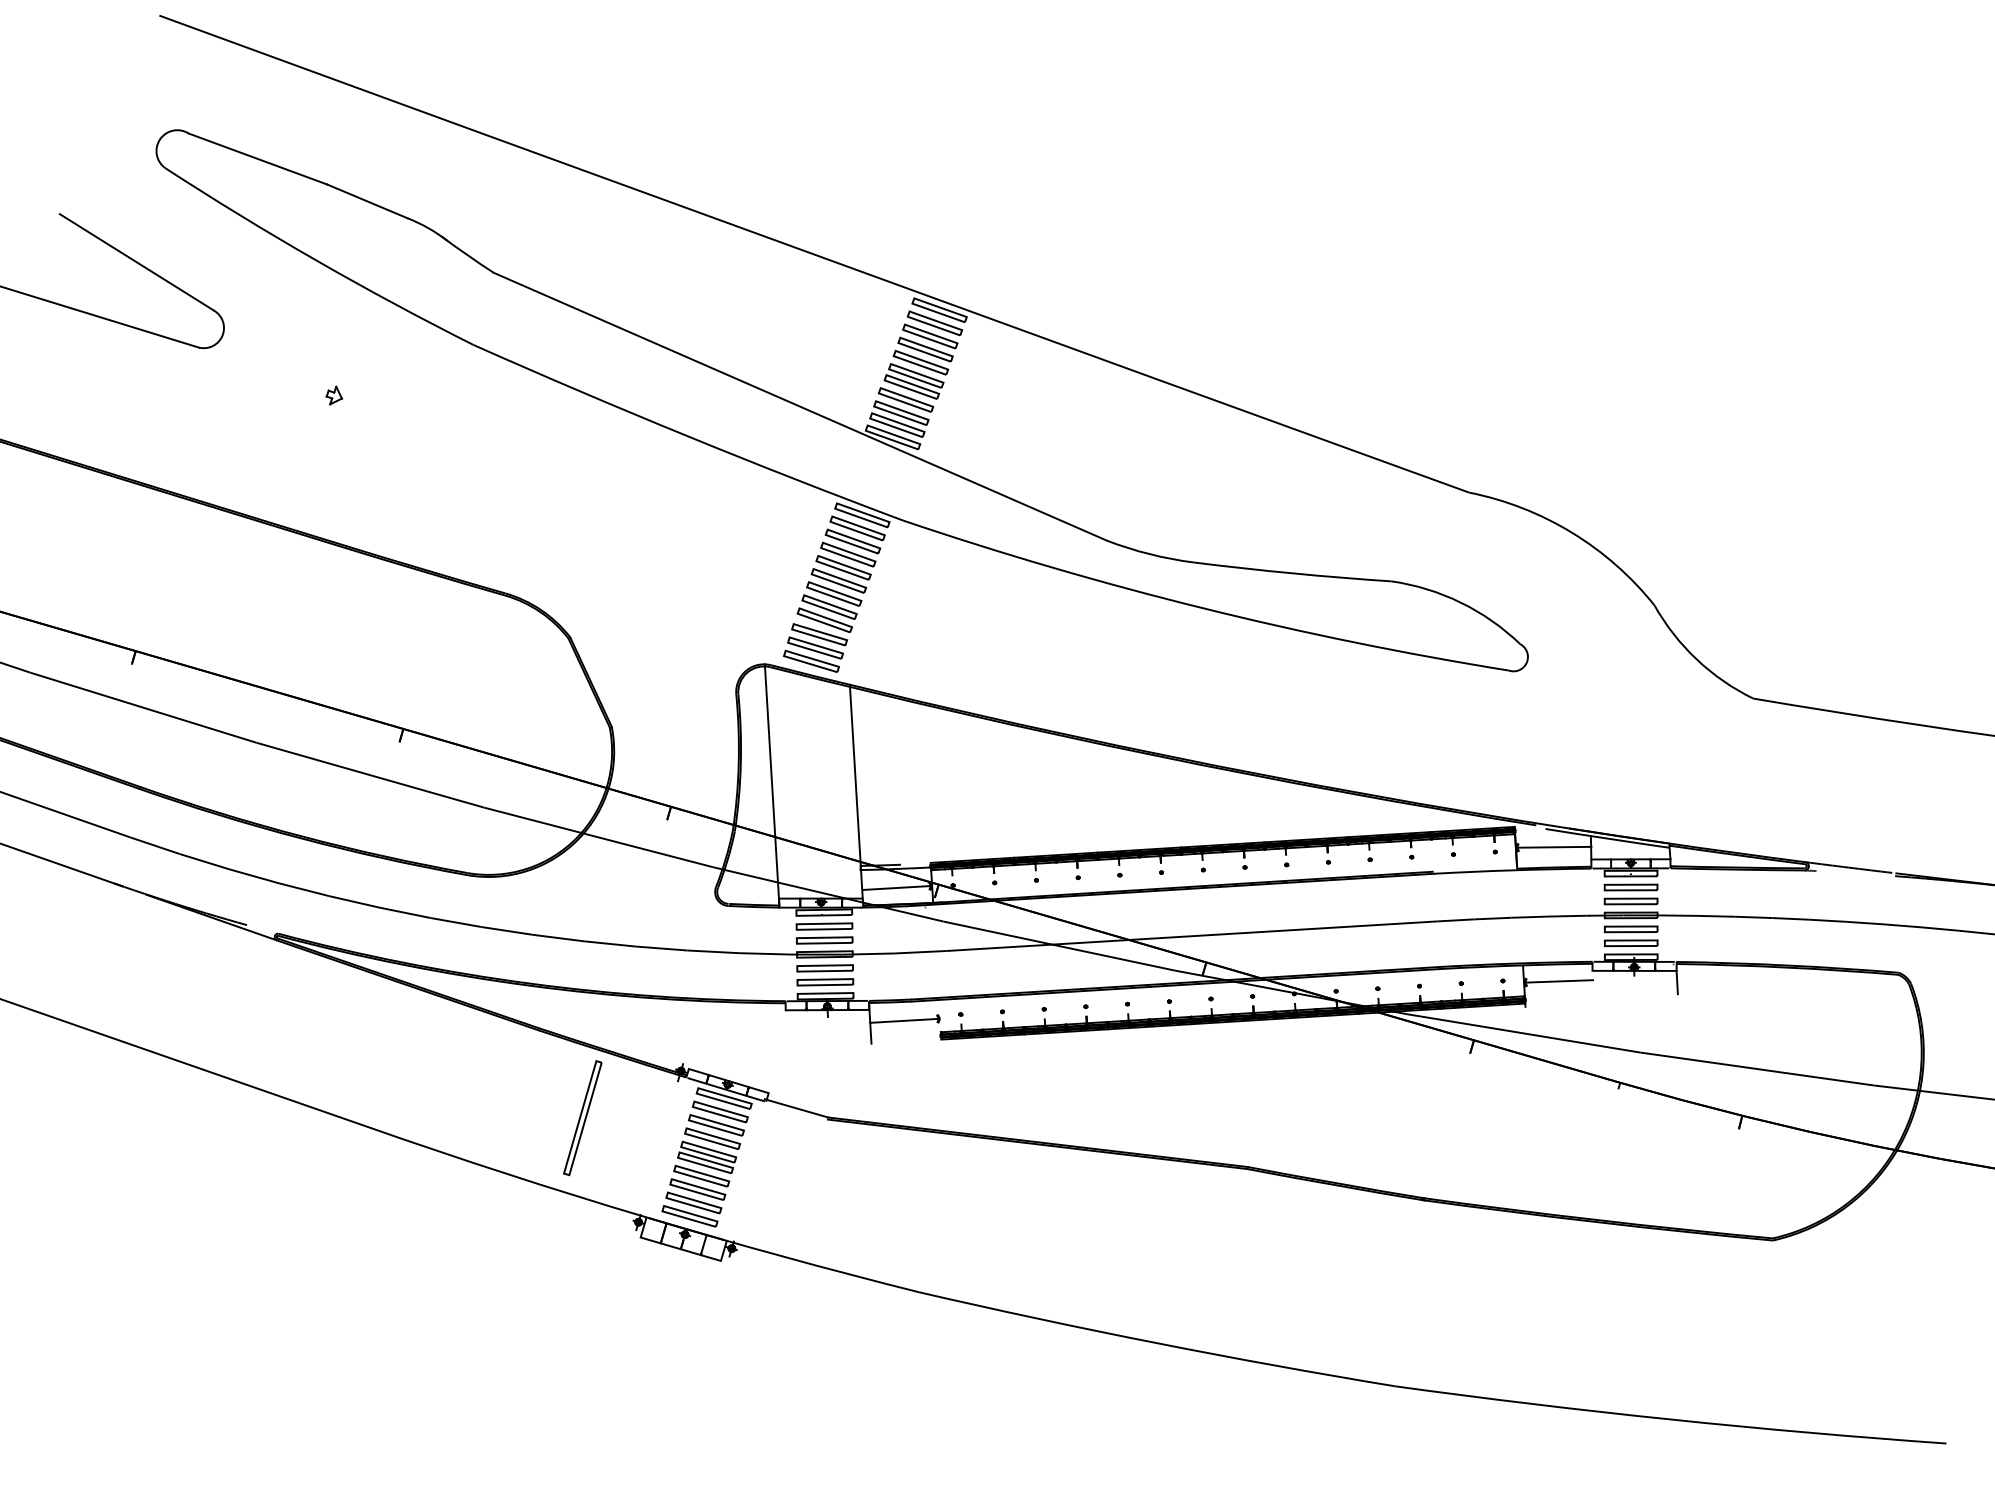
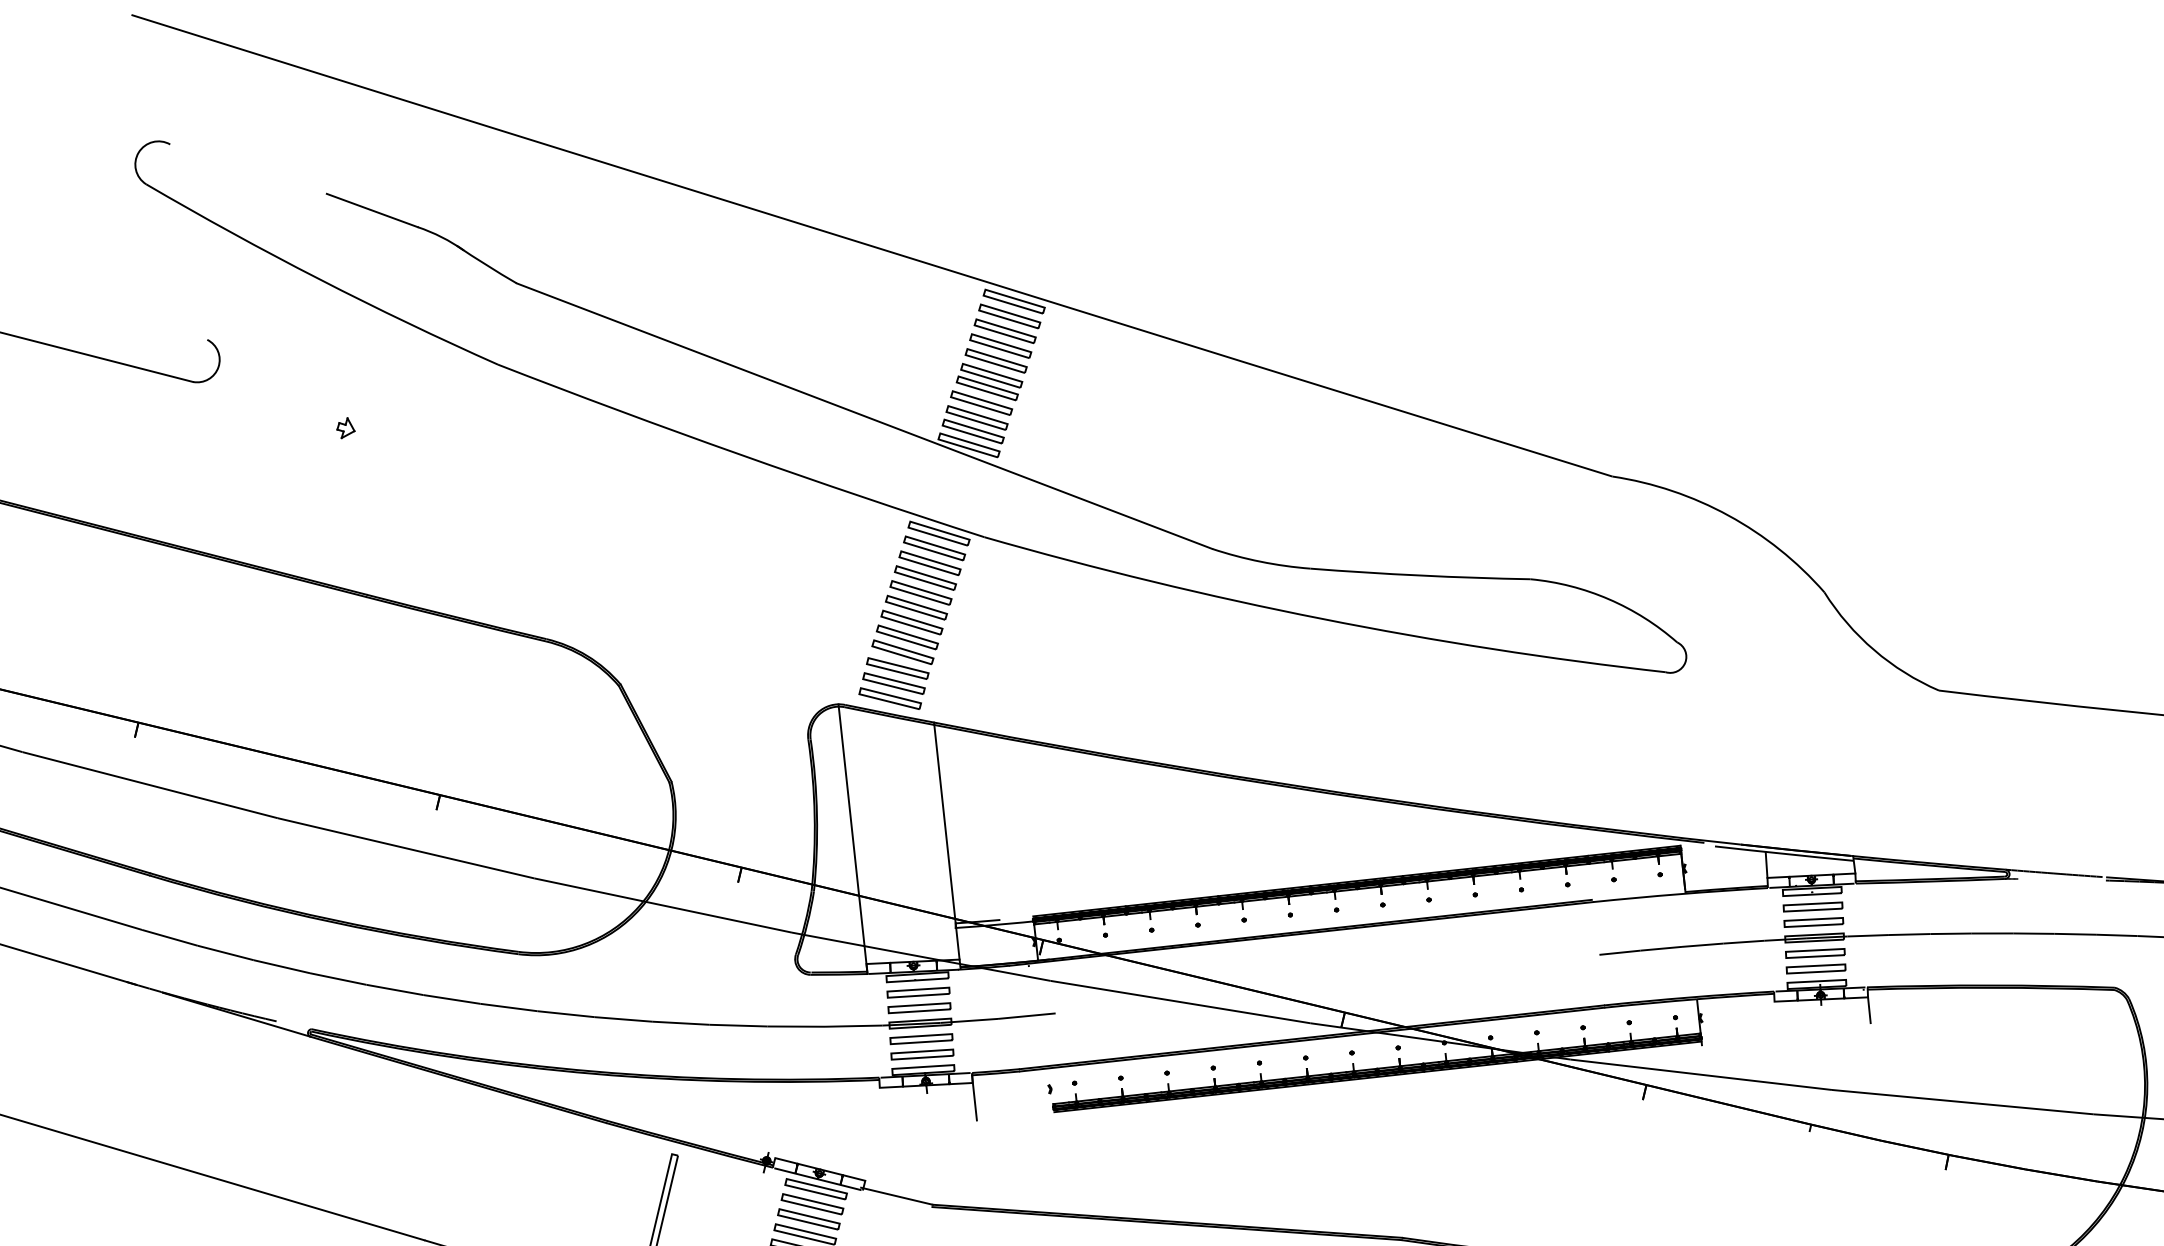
line: (257, 158) -> (248, 168), removed
line: (136, 262) -> (118, 290), removed
line: (1554, 846) -> (1725, 865), removed
line: (896, 887) -> (996, 945), removed
line: (1191, 935) -> (1326, 983), removed
line: (1559, 981) -> (1738, 1015), removed
line: (904, 1020) -> (1012, 1092), removed

